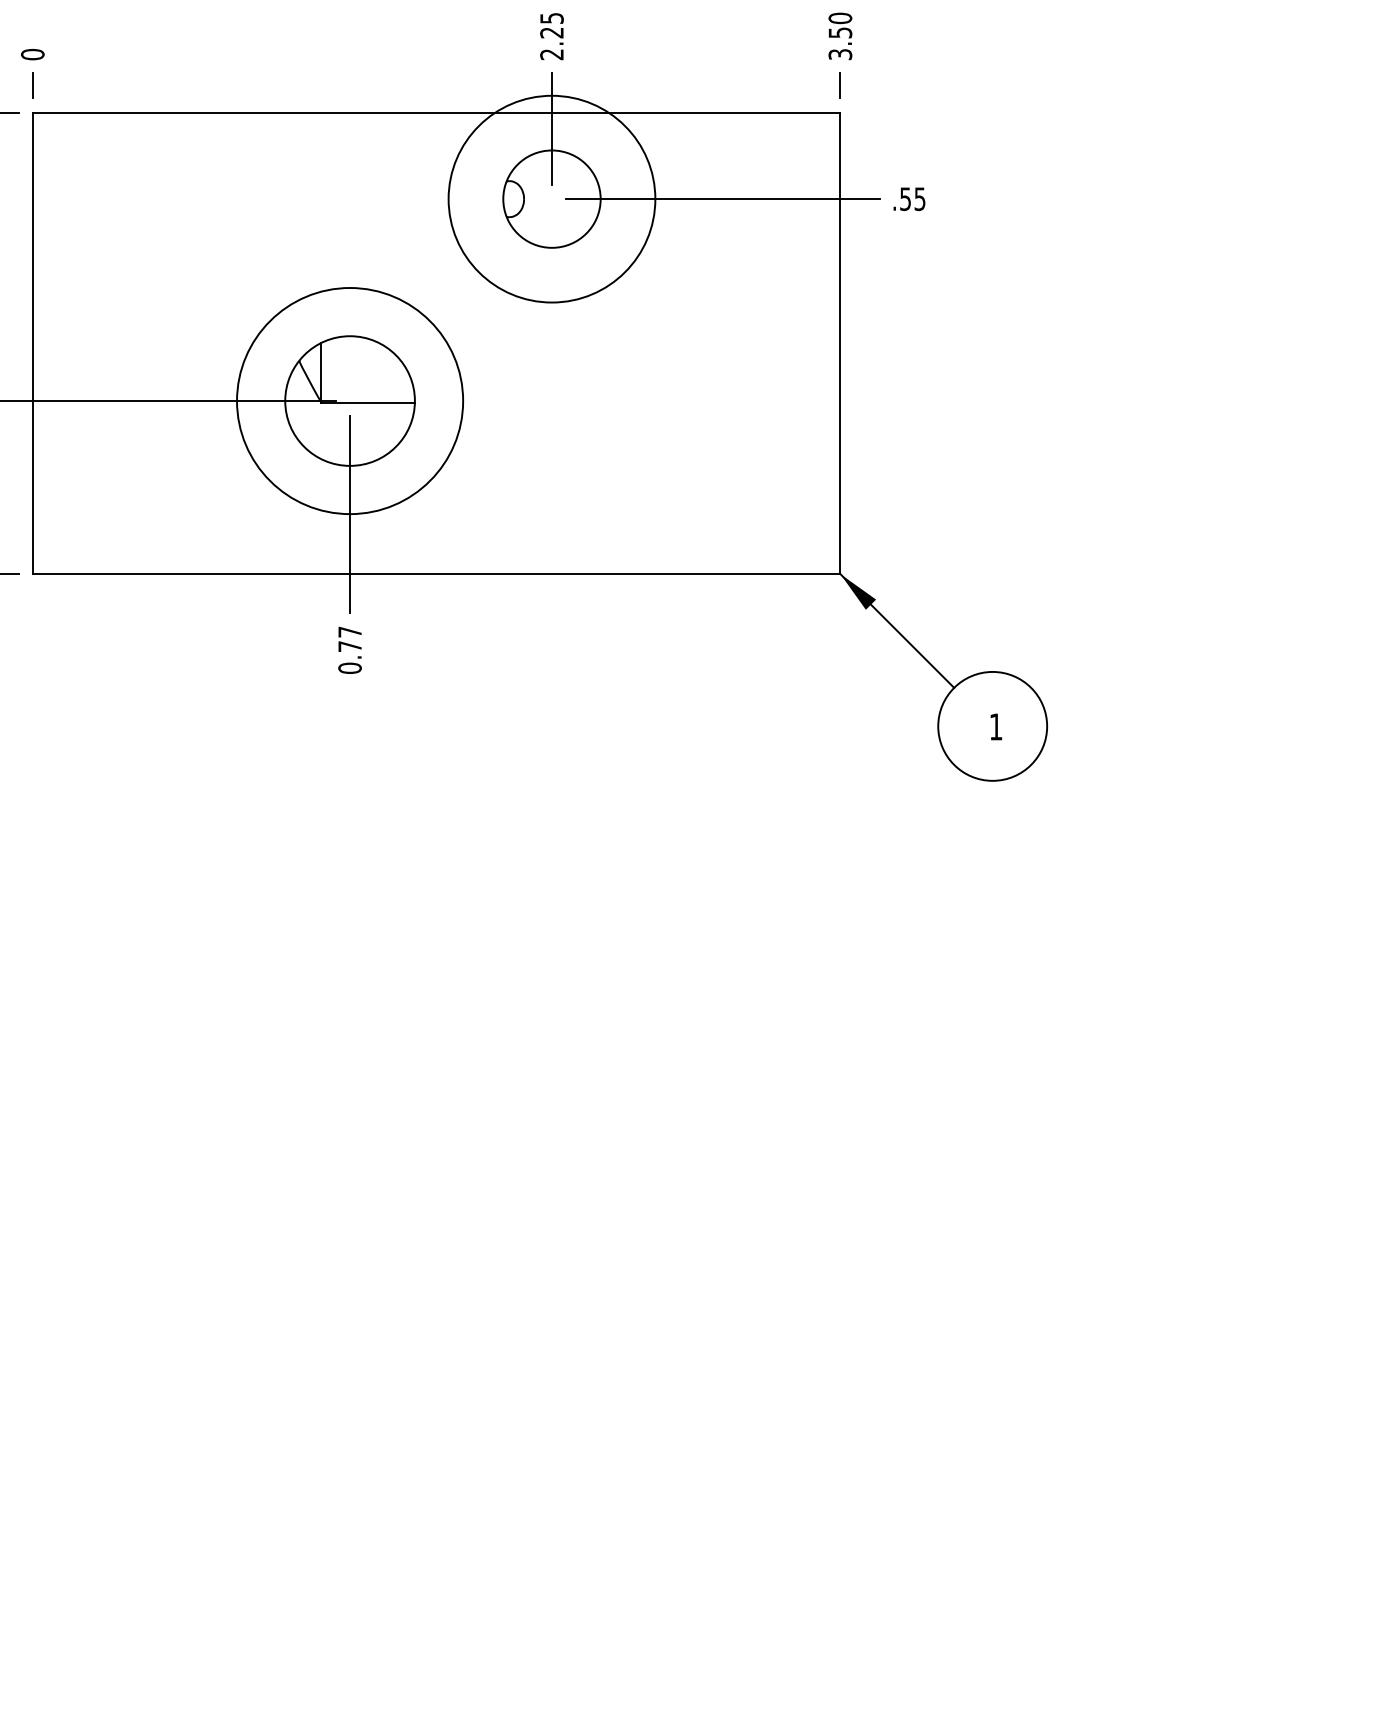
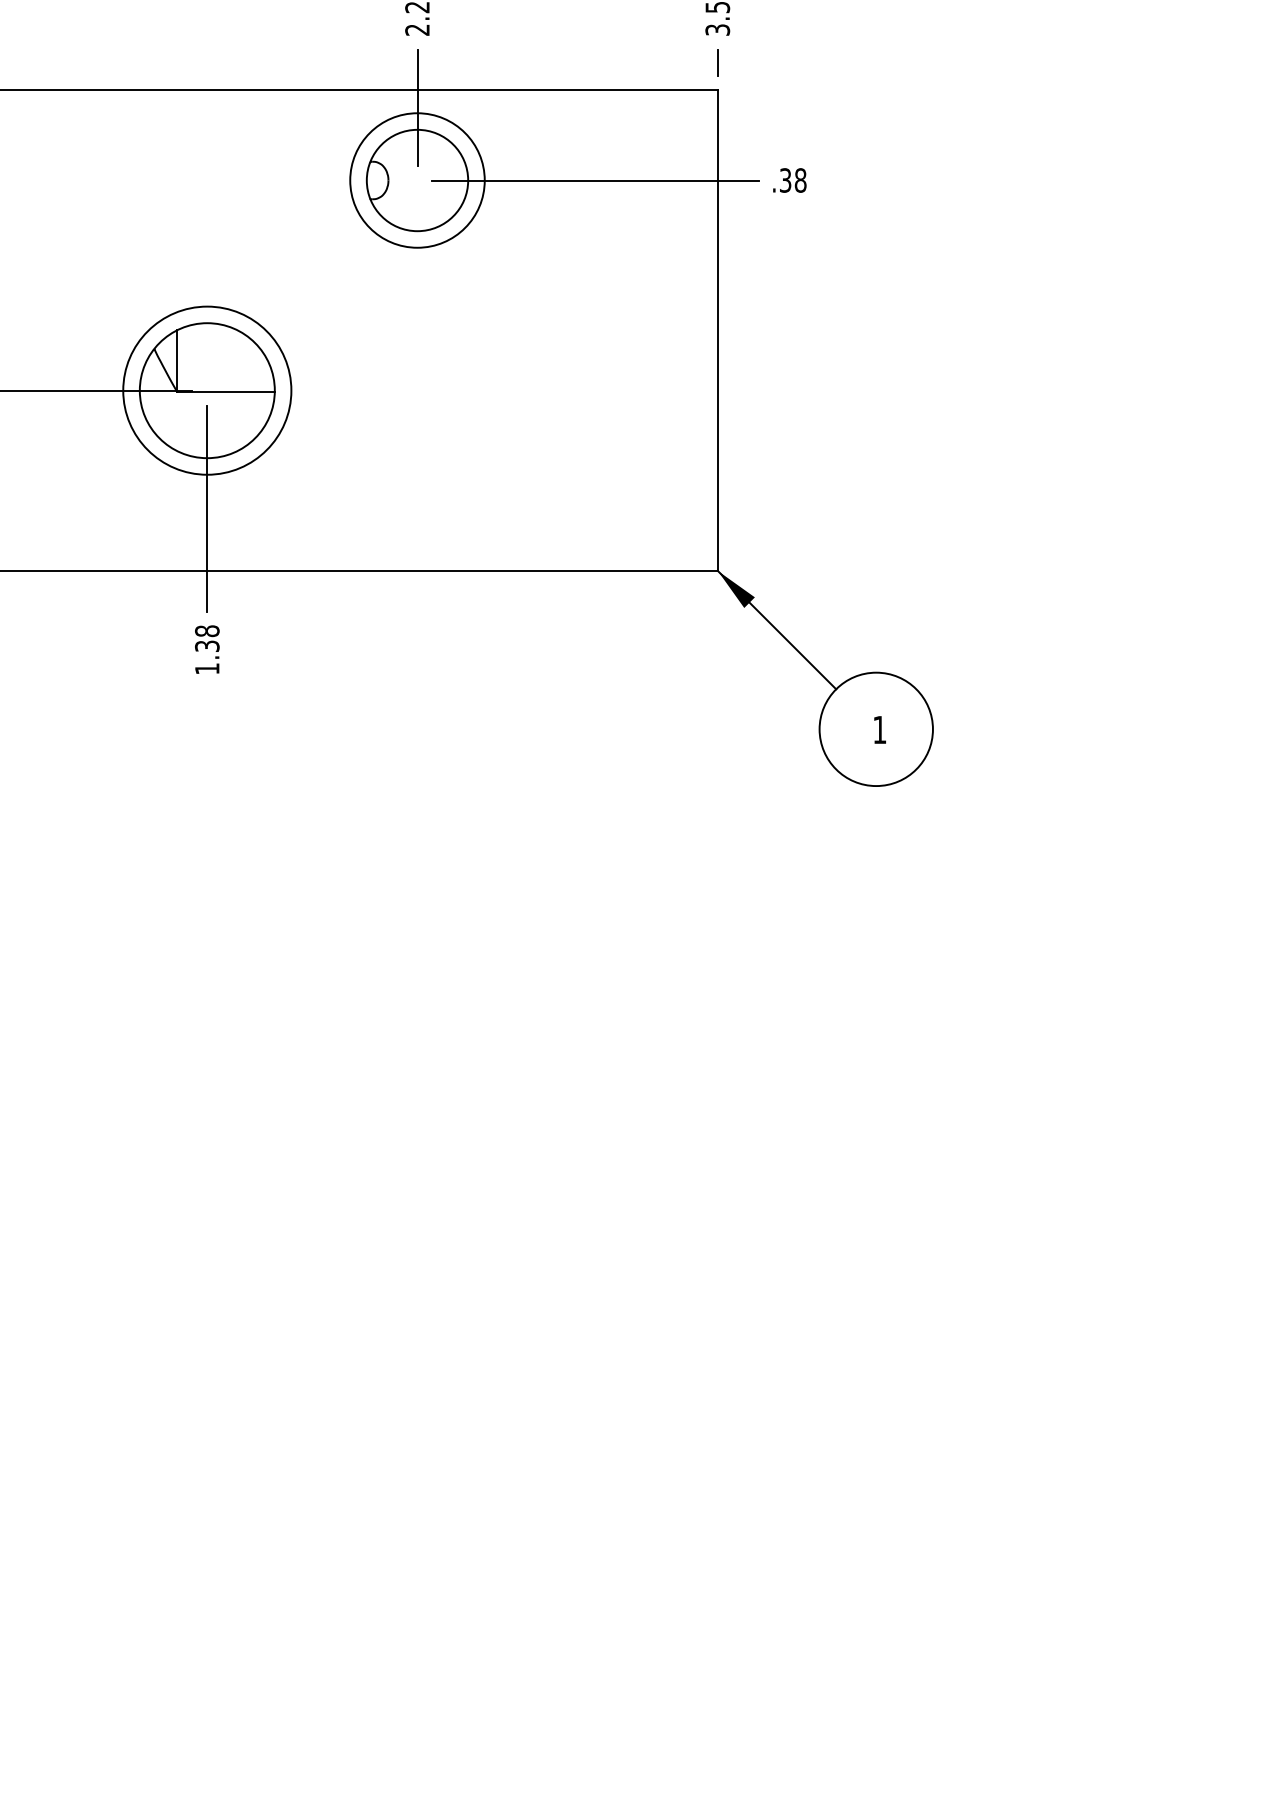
circle: (551, 198) -> (416, 179), size x0.62
text: (912, 199) -> (792, 180), .55 -> .38
circle: (349, 400) -> (206, 390), size x0.71
text: (349, 649) -> (206, 649), 0.77 -> 1.38

